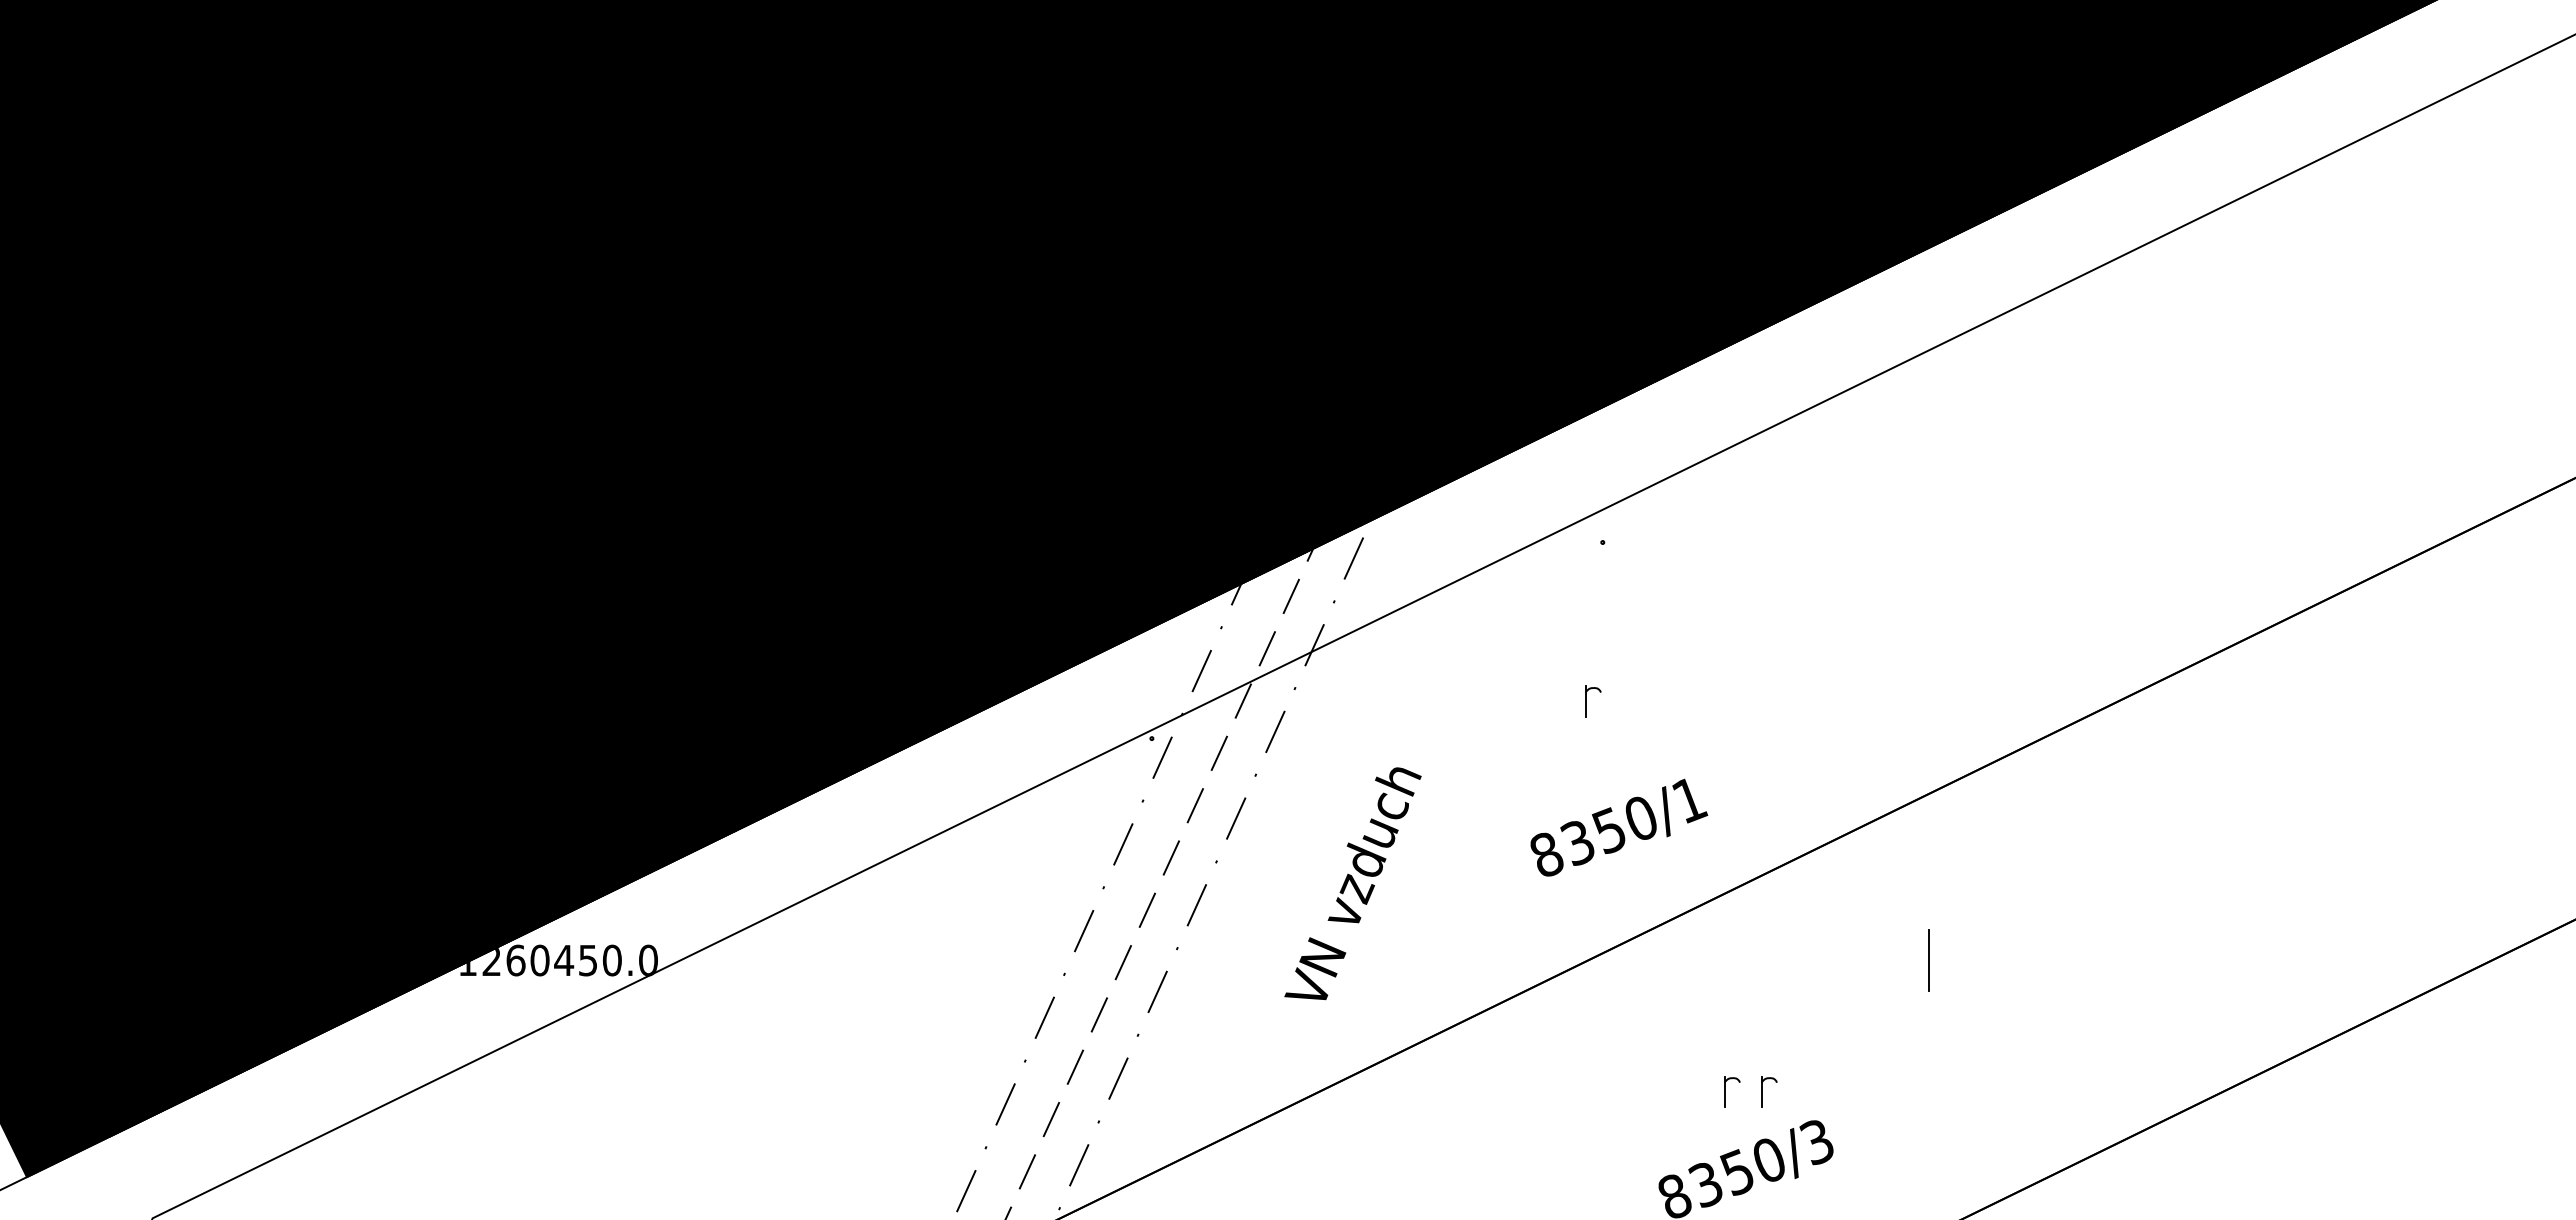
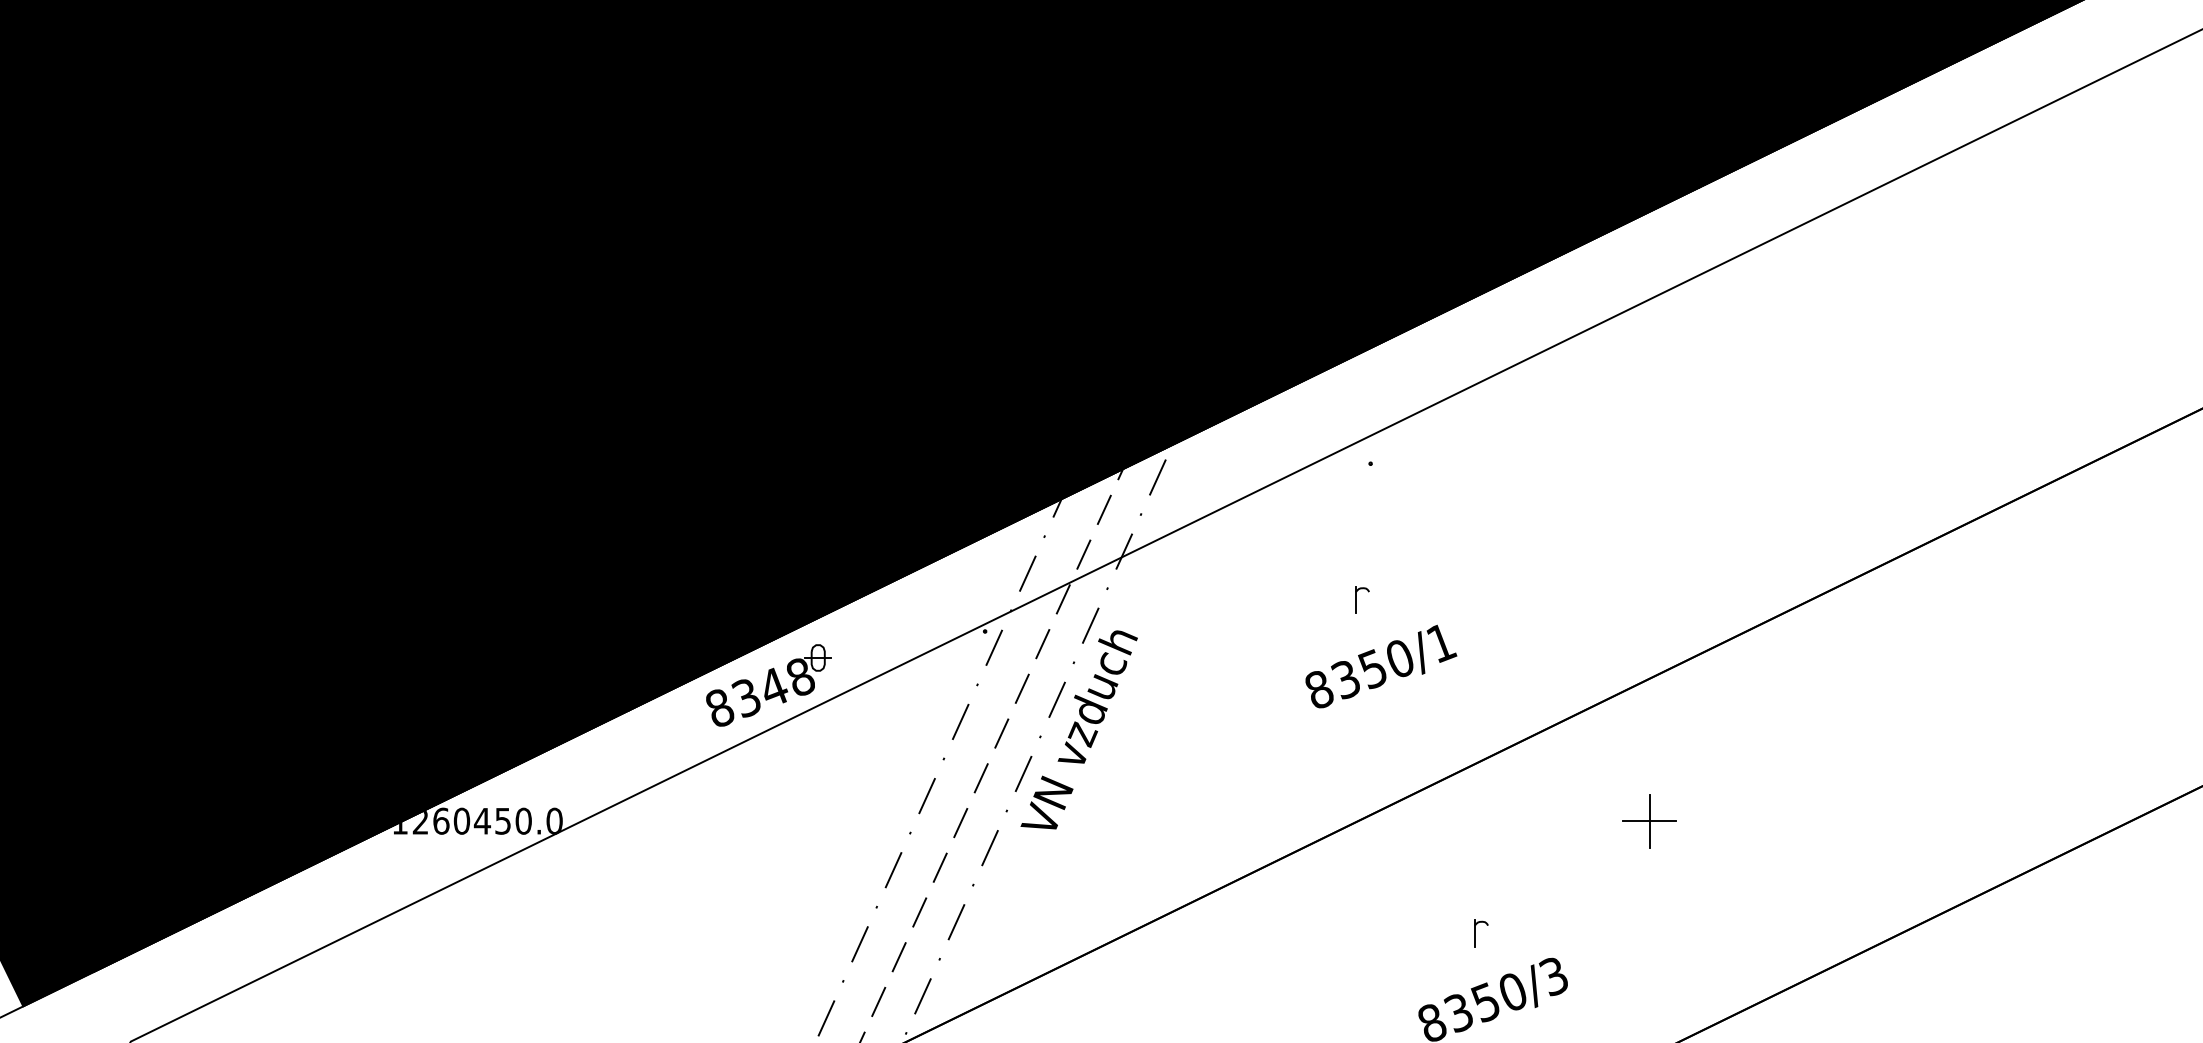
part: (898, 801) -> (768, 685), added
text: (1619, 827) -> (1381, 666), moved
text: (1352, 883) -> (1078, 729), moved
line: (1928, 960) -> (1649, 821), added
part: (1762, 1091) -> (1507, 933), removed

